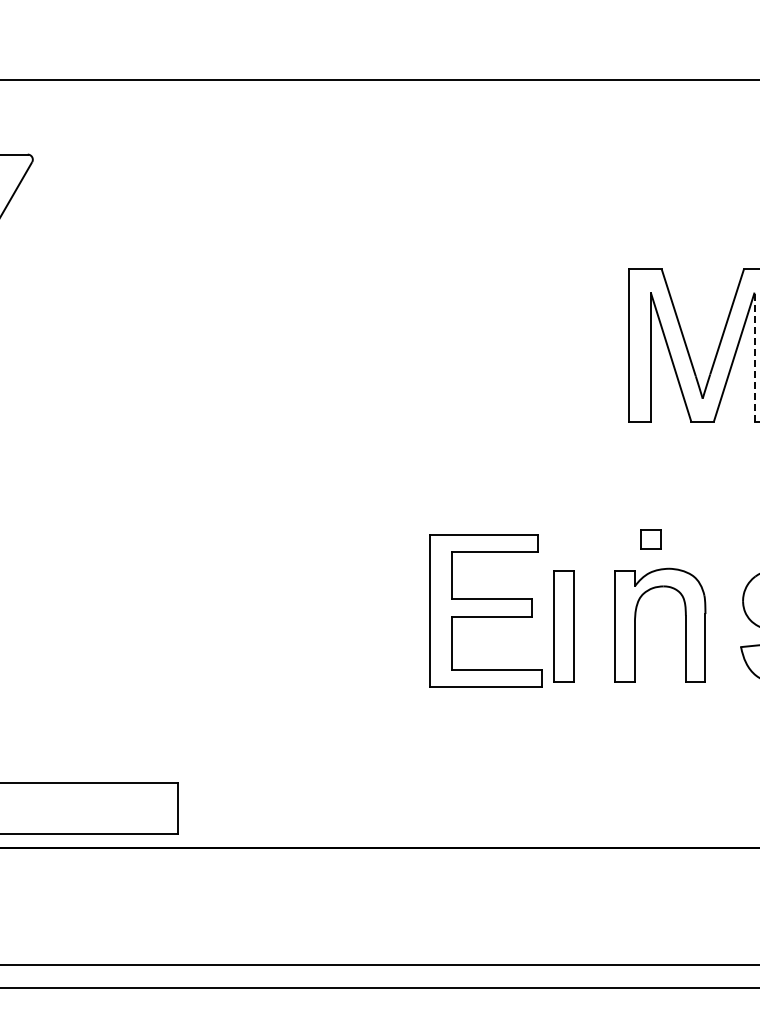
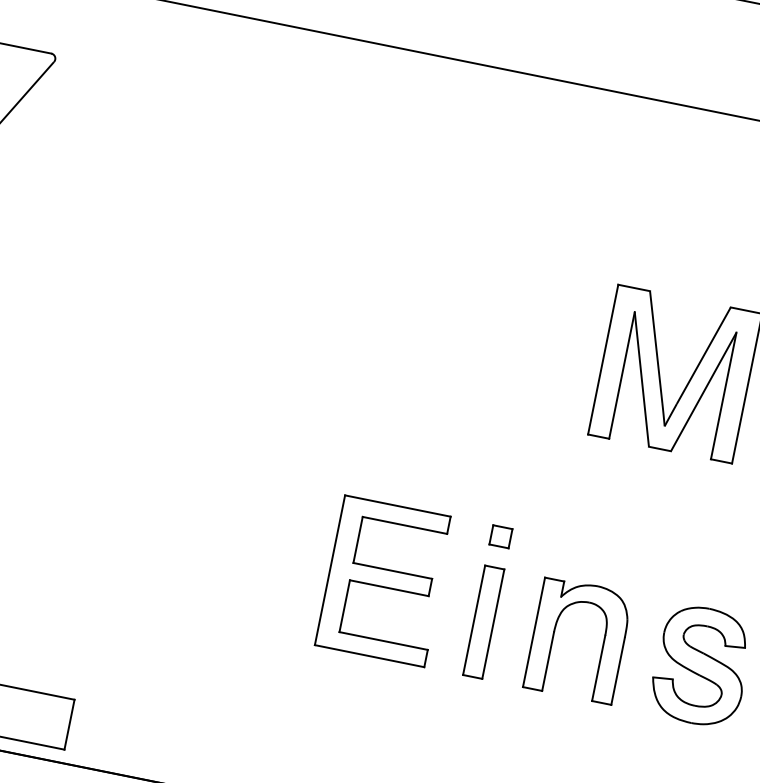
line: (754, 357) -> (723, 396), dashed -> solid
part: (650, 539) -> (500, 536), moved
part: (485, 610) -> (384, 580), moved

